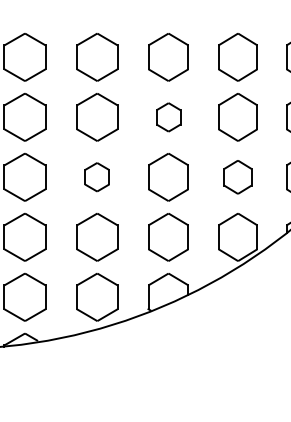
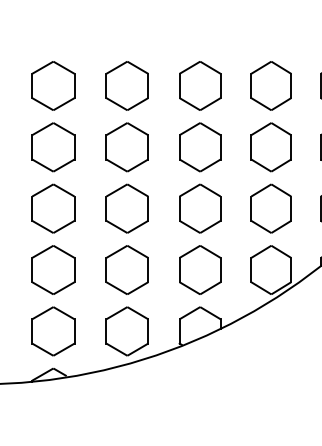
part: (168, 117) -> (200, 147), size x1.67
part: (96, 177) -> (126, 208), size x1.67
part: (237, 177) -> (270, 208), size x1.43

